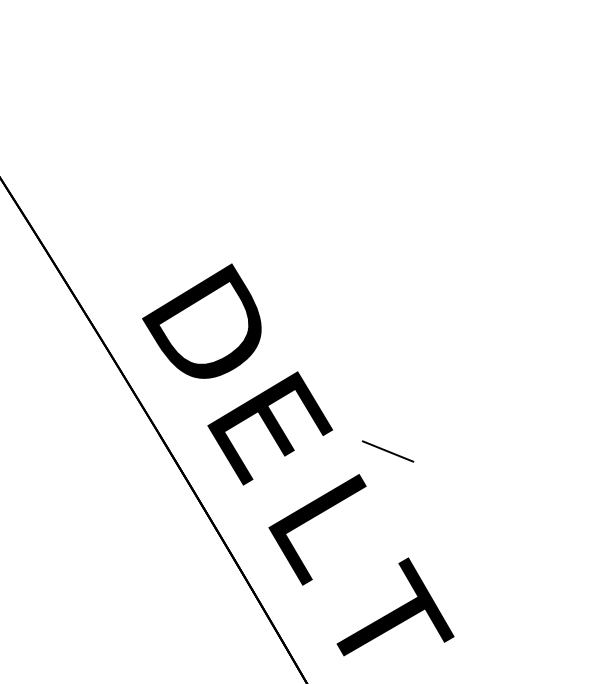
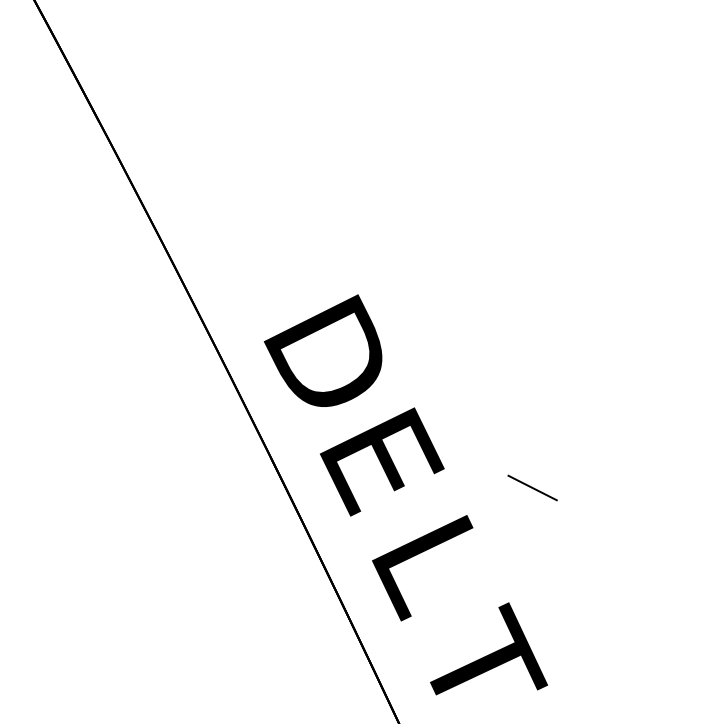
line: (387, 450) -> (532, 487), moved

